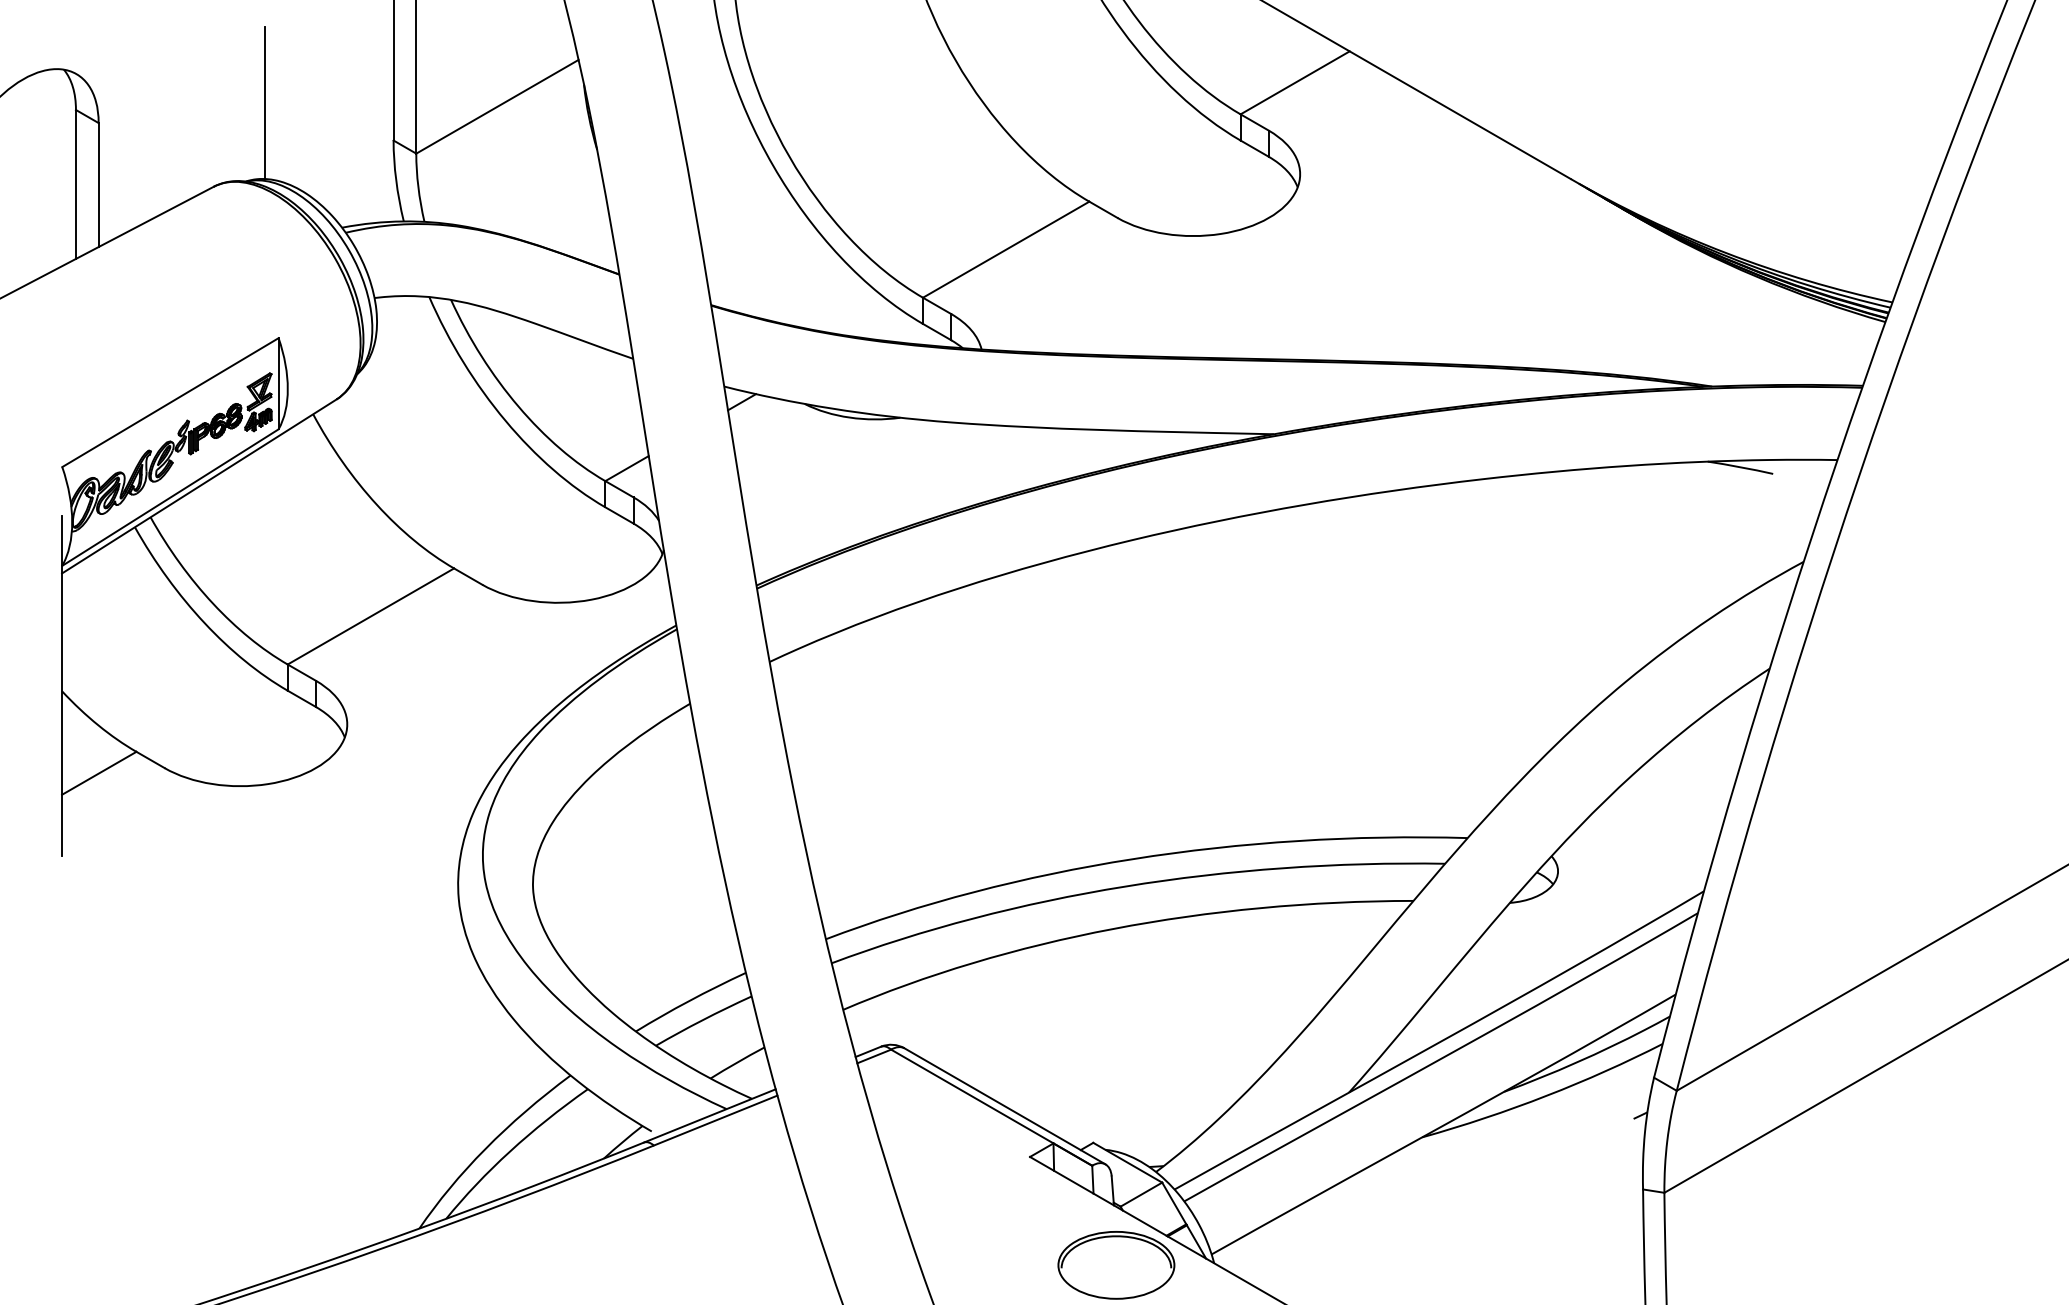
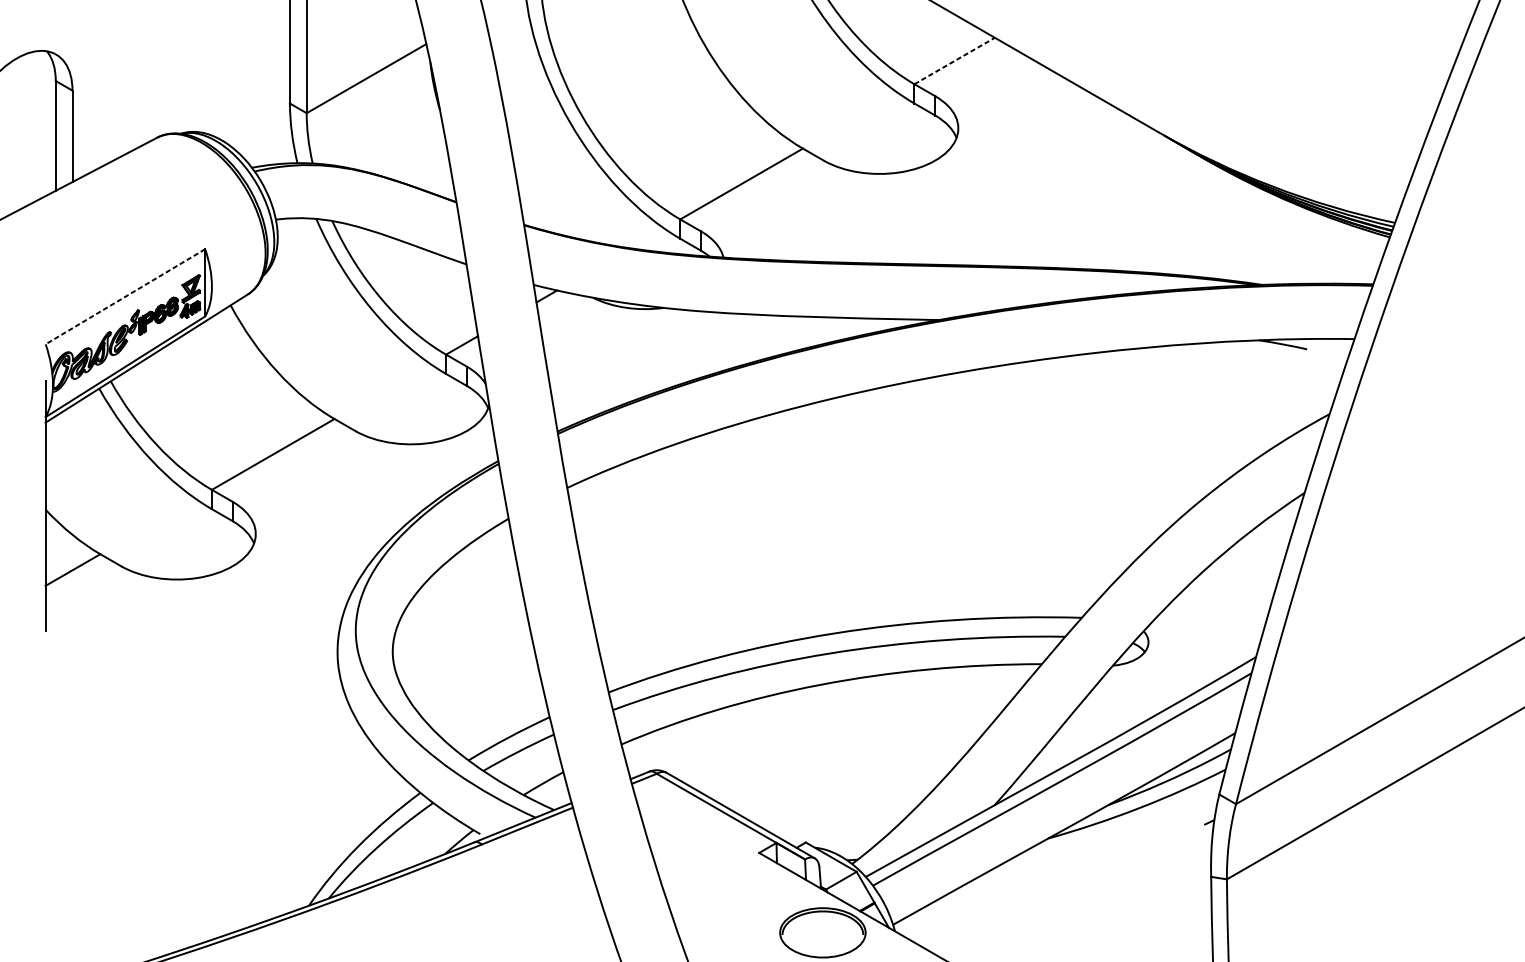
line: (1295, 82) -> (954, 60), solid -> dashed
line: (265, 103) -> (195, 76), removed
line: (170, 402) -> (125, 296), solid -> dashed

